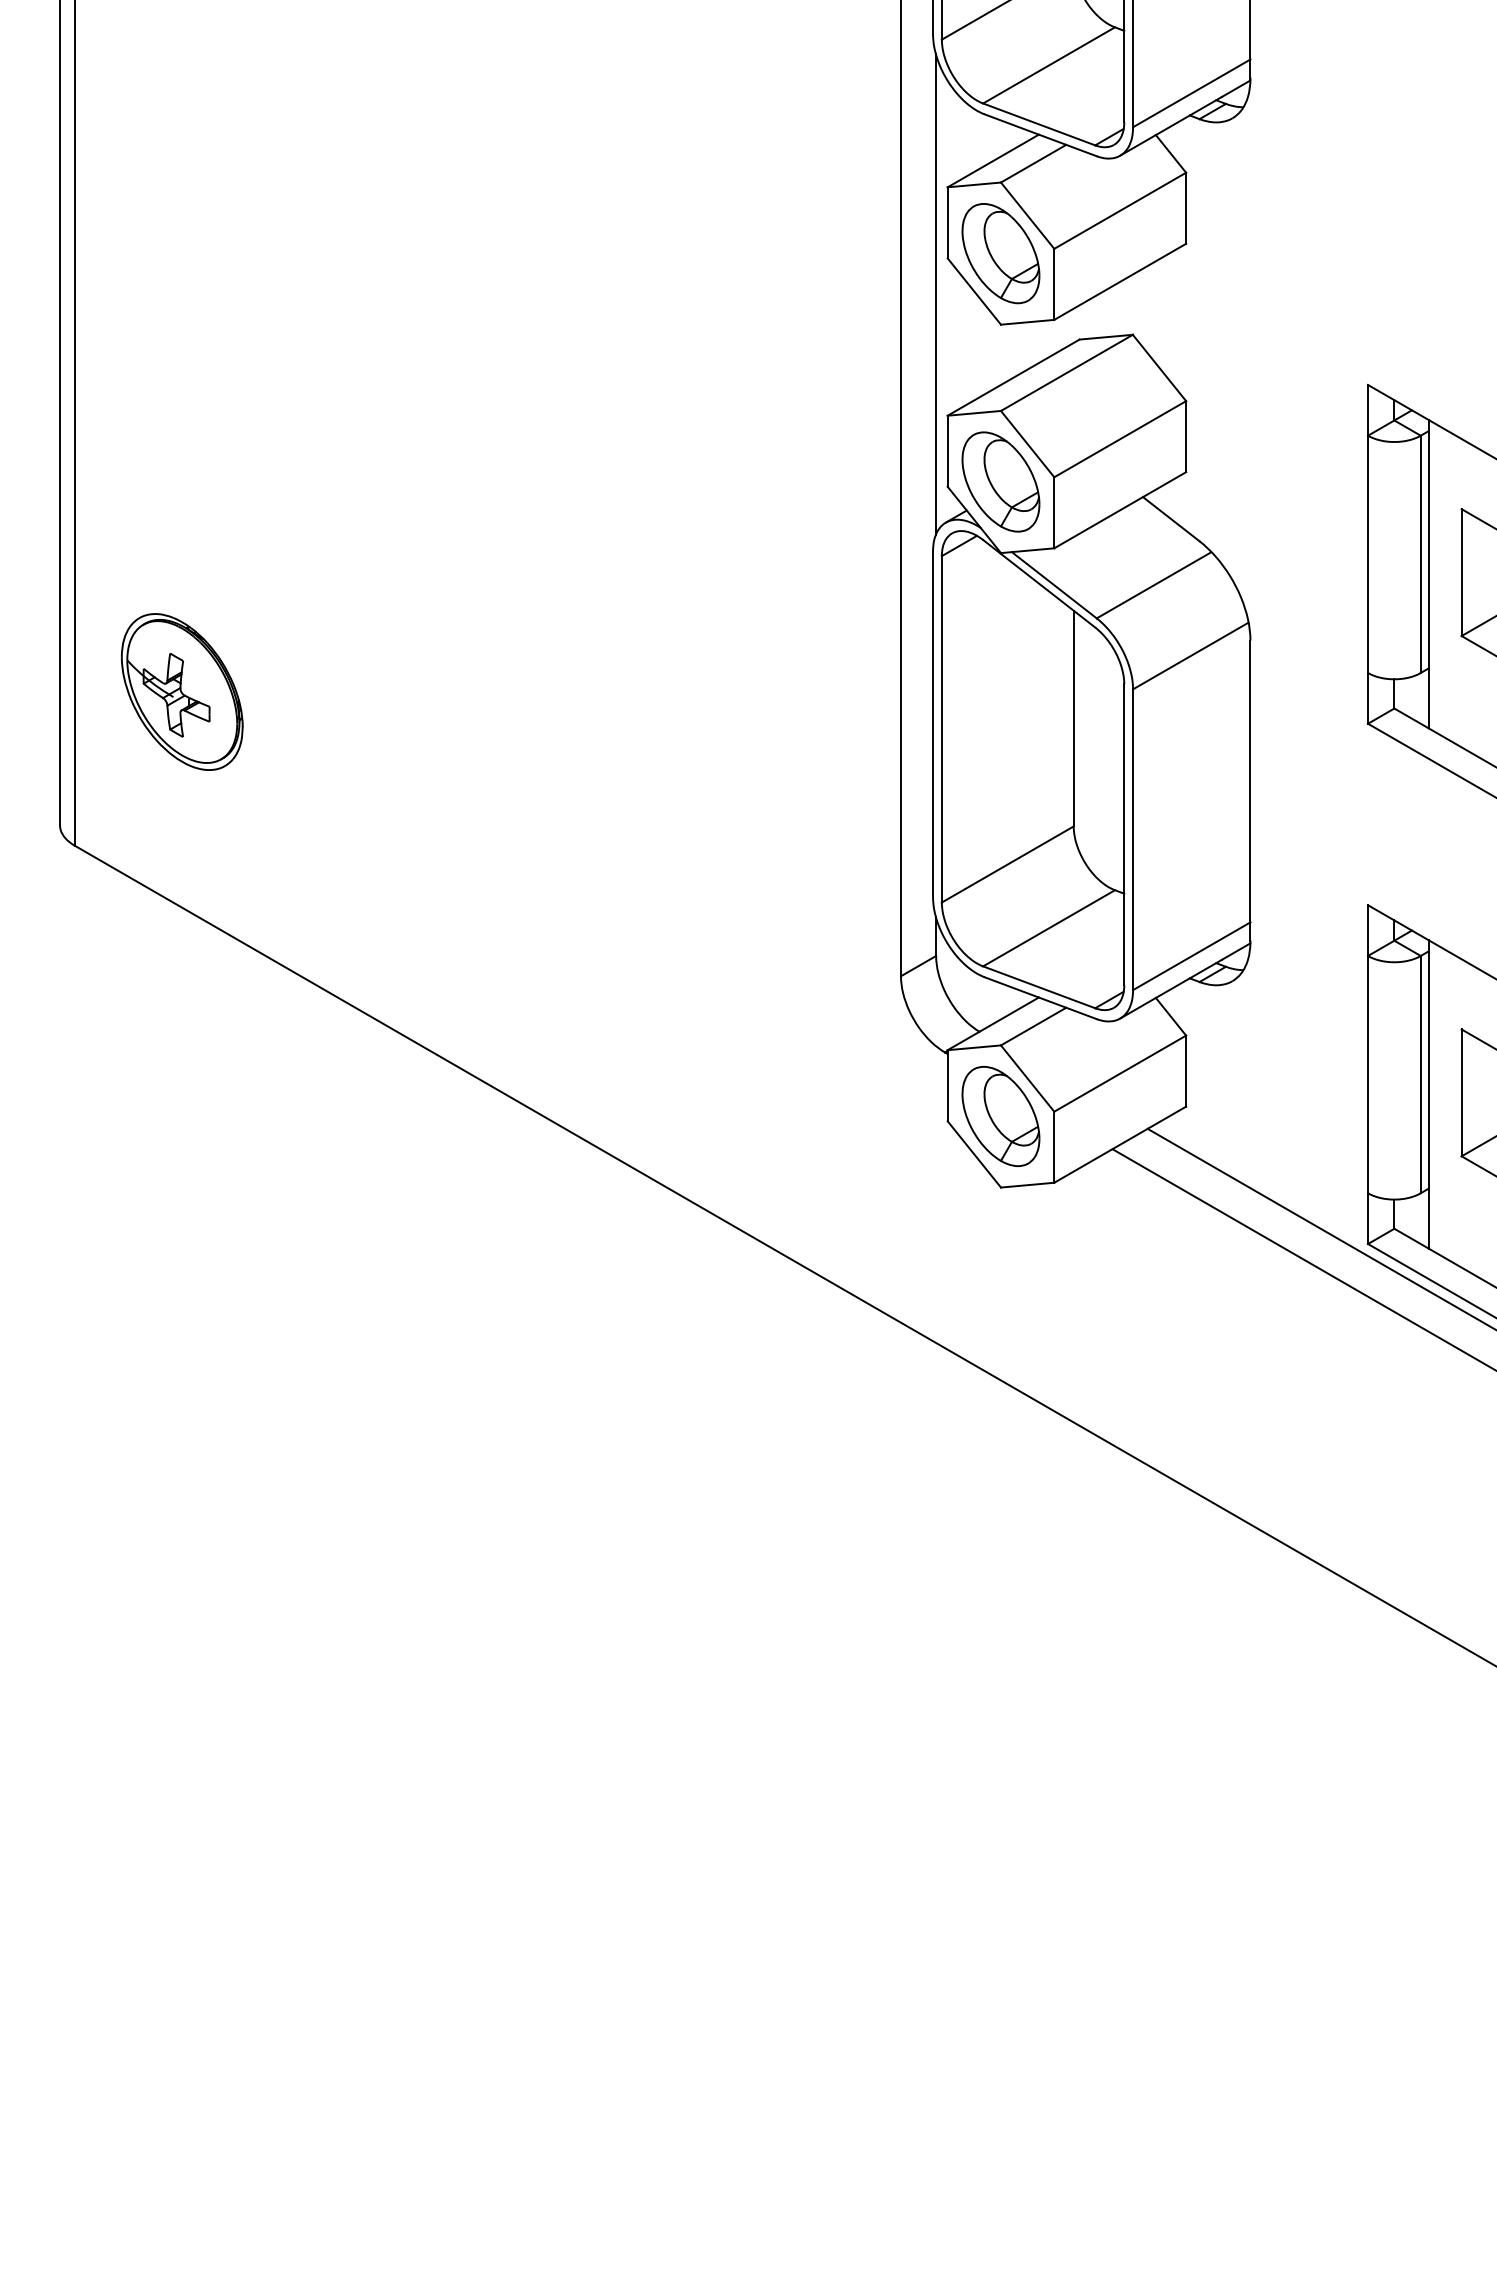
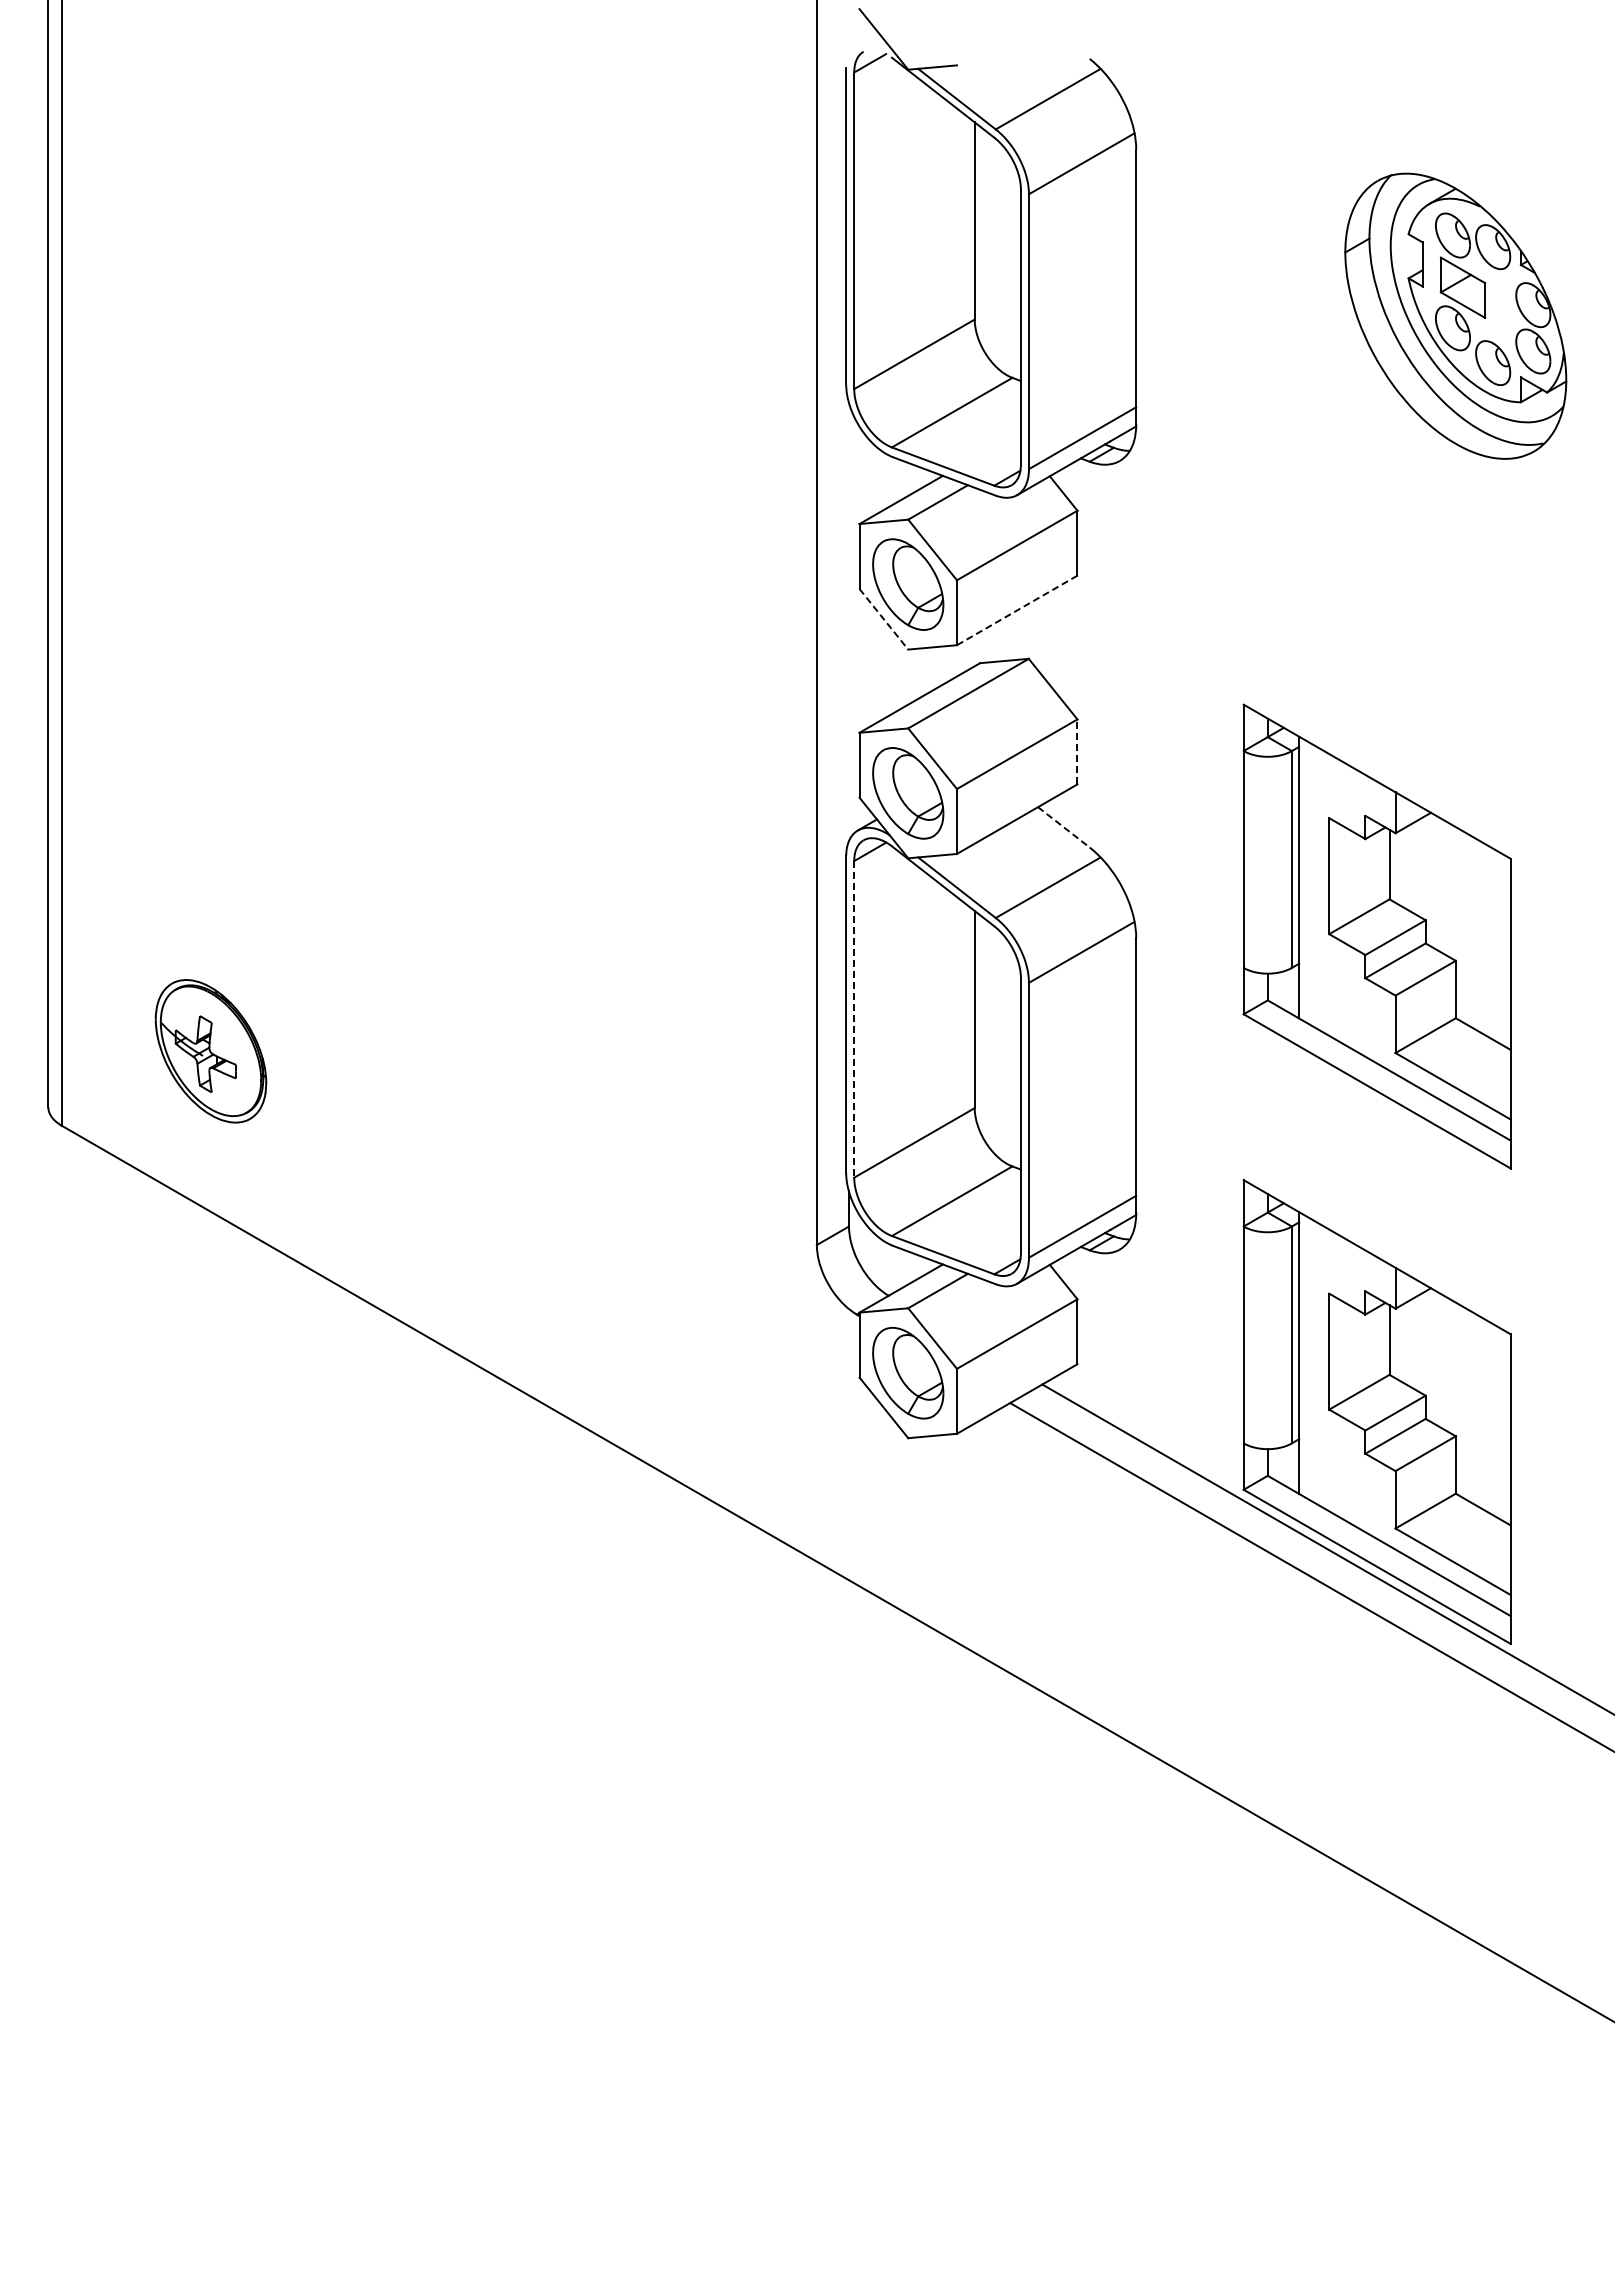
line: (1120, 281) -> (1017, 610), solid -> dashed
line: (973, 291) -> (883, 619), solid -> dashed
line: (936, 293) -> (849, 621), removed
line: (1186, 436) -> (1077, 751), solid -> dashed
line: (1170, 519) -> (1063, 827), solid -> dashed
part: (181, 692) -> (210, 1051), moved
line: (942, 729) -> (854, 1019), solid -> dashed

